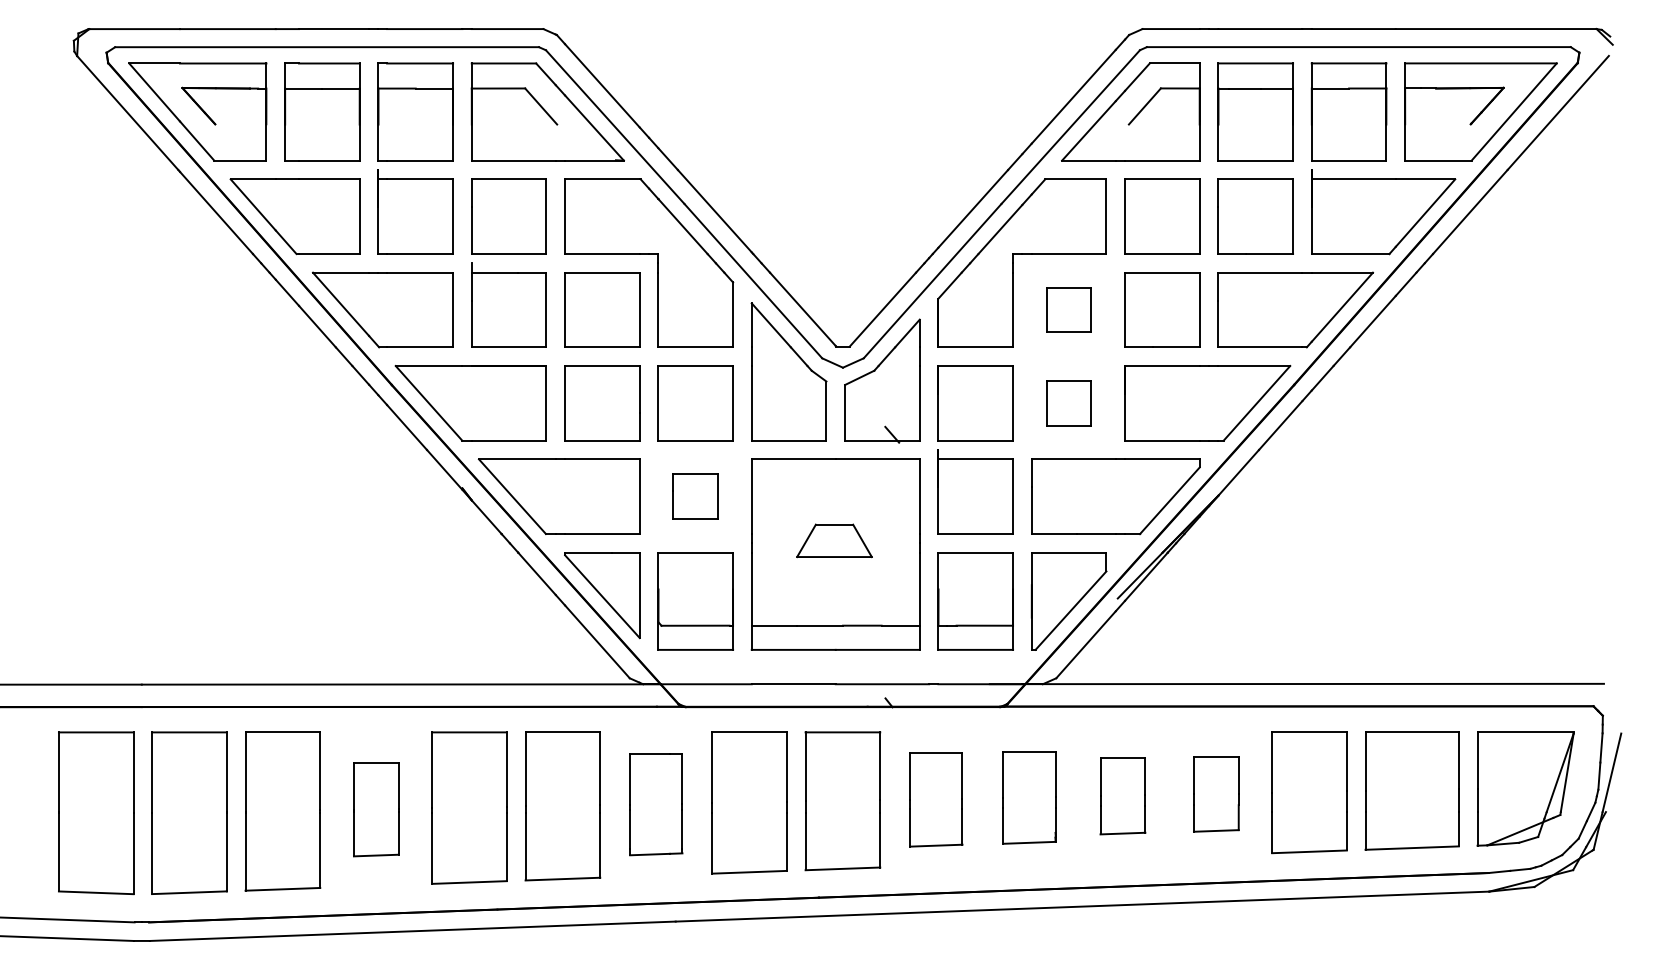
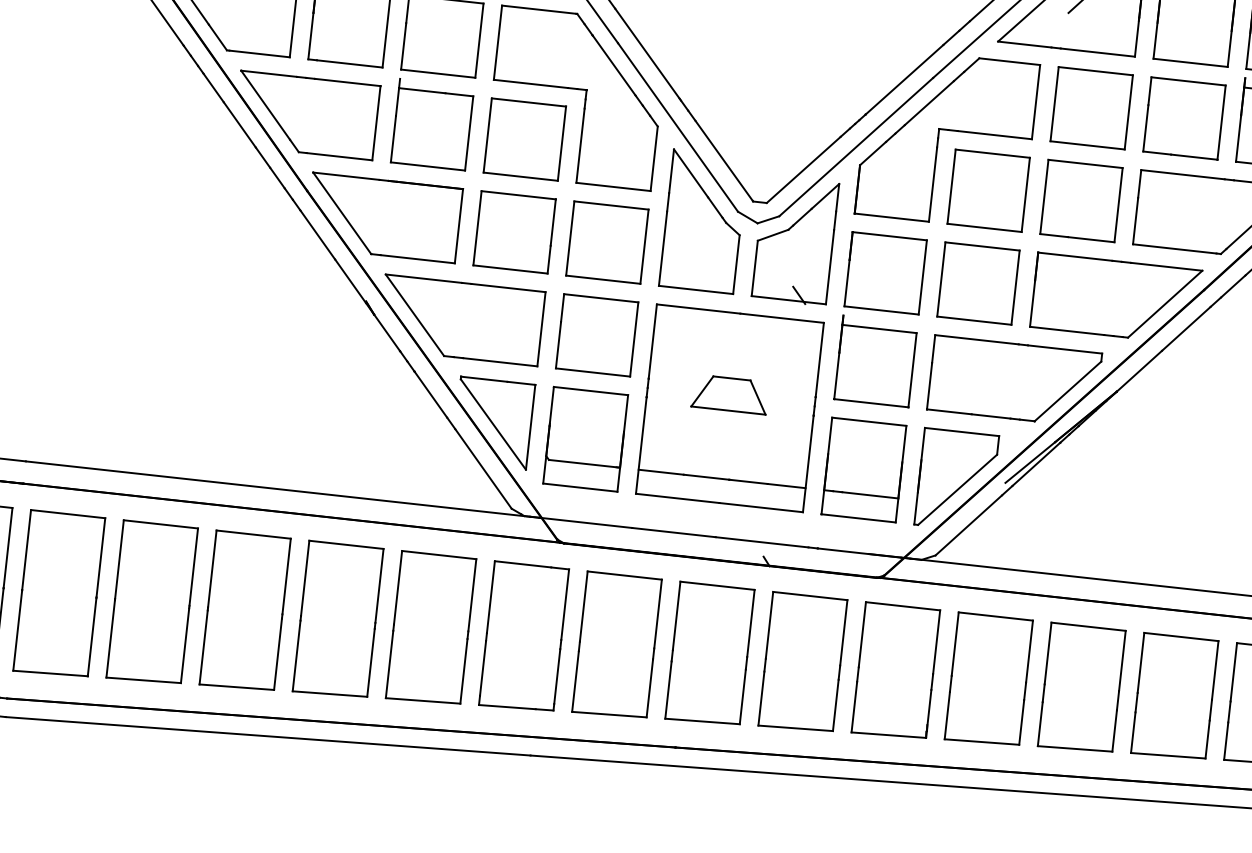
part: (1068, 309) -> (988, 190), size x1.67
part: (1068, 403) -> (977, 283), size x1.67
part: (695, 496) -> (596, 335), size x1.67
part: (1216, 794) -> (1082, 688), size x1.67
part: (1122, 795) -> (988, 679), size x1.67
part: (1029, 797) -> (895, 671), size x1.43
part: (936, 799) -> (803, 662), size x1.43
part: (656, 804) -> (524, 637), size x1.43
part: (376, 809) -> (245, 611), size x1.67

